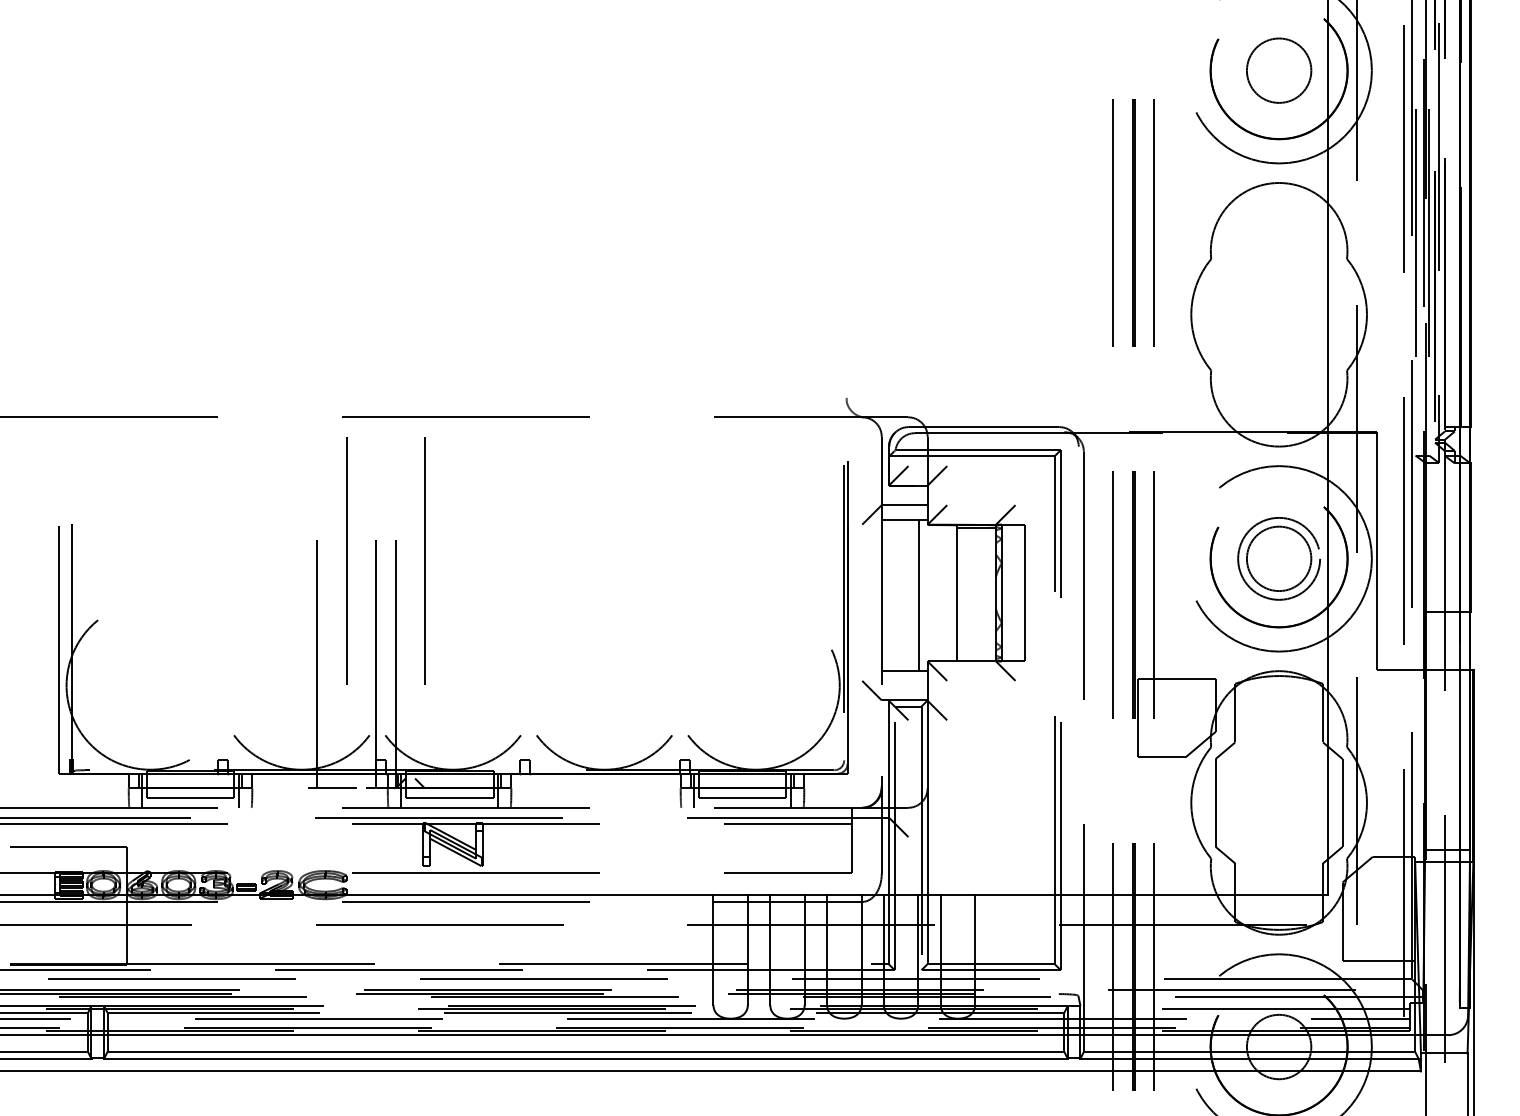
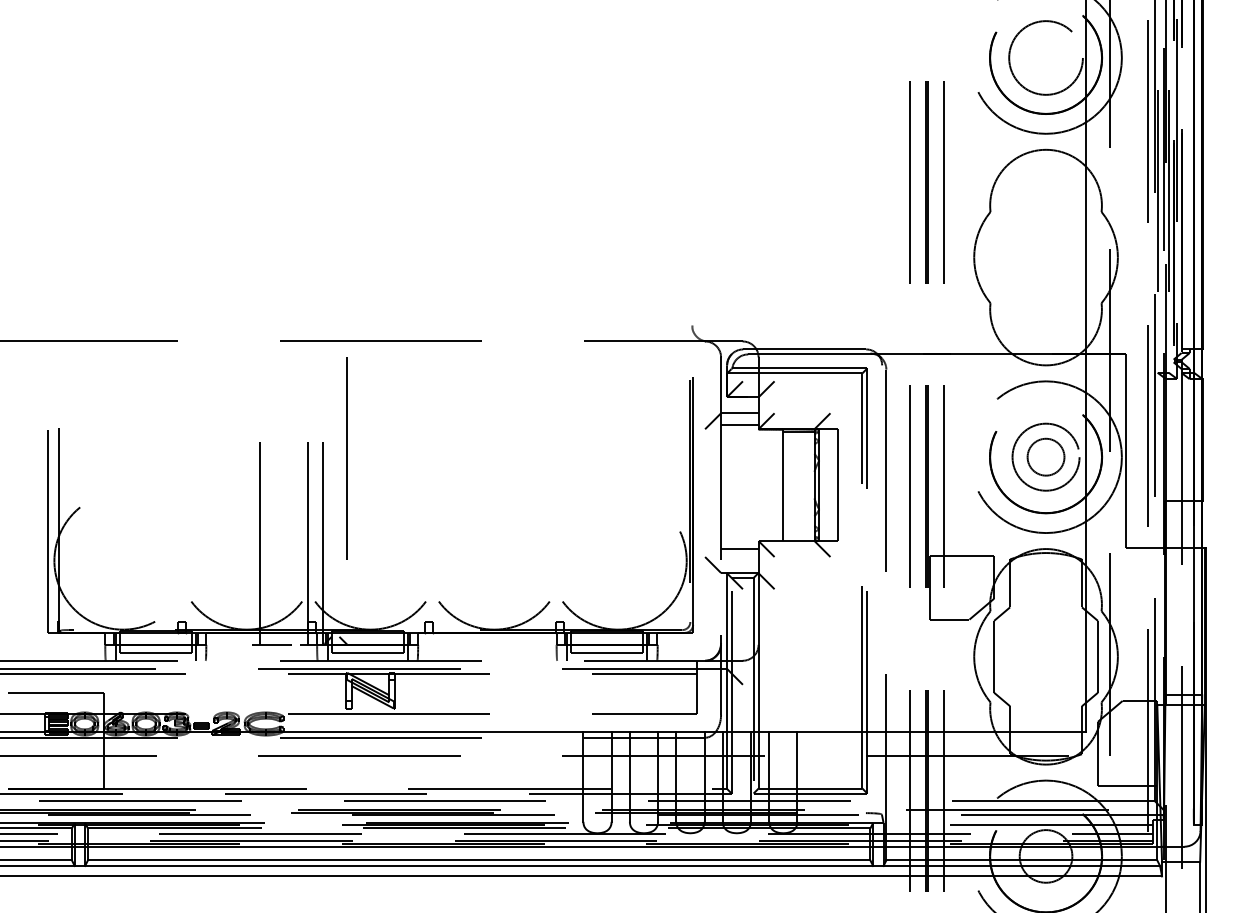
circle: (1278, 70) -> (1045, 57), size x1.4
circle: (1278, 558) -> (1045, 456), size x0.7
line: (346, 560) -> (283, 458), removed
line: (919, 595) -> (751, 487), removed

